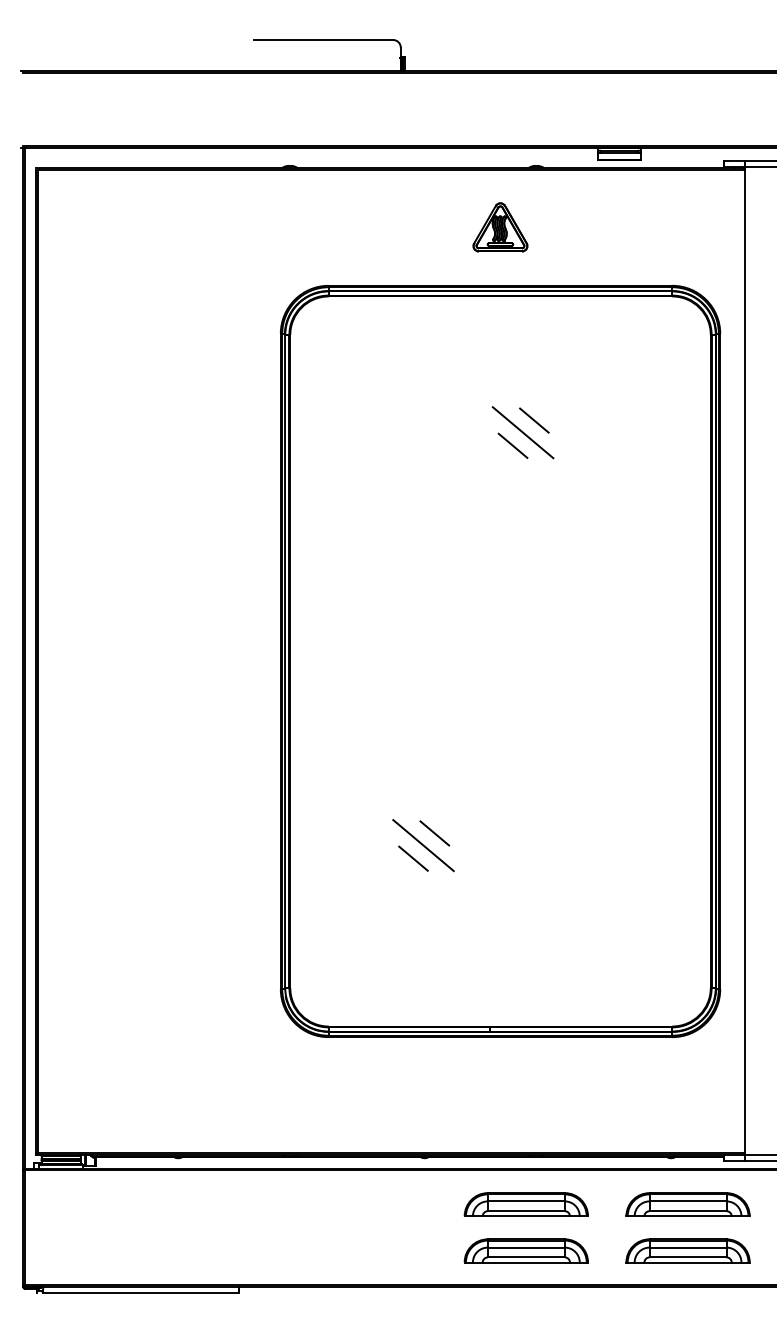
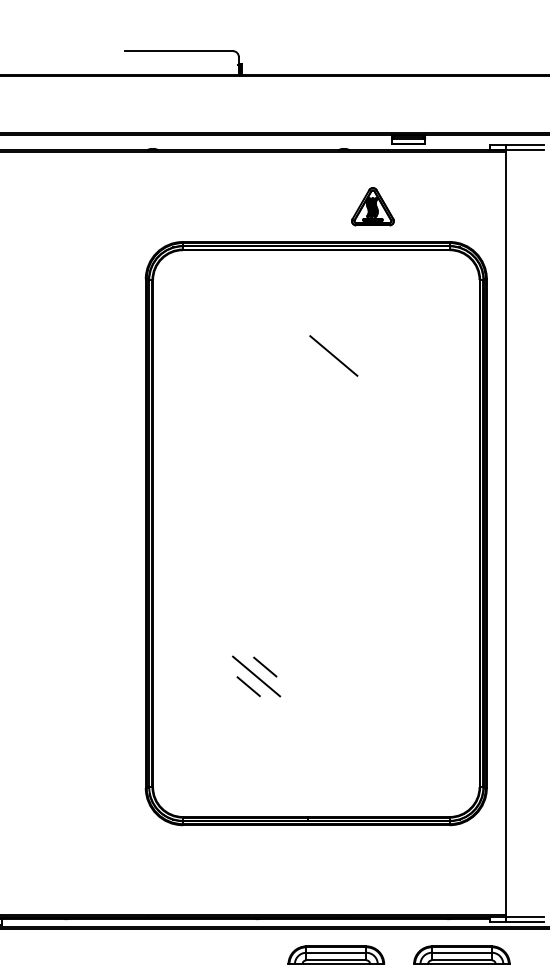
part: (500, 227) -> (372, 206), moved
line: (534, 420) -> (342, 346), removed
line: (512, 445) -> (325, 365), removed

